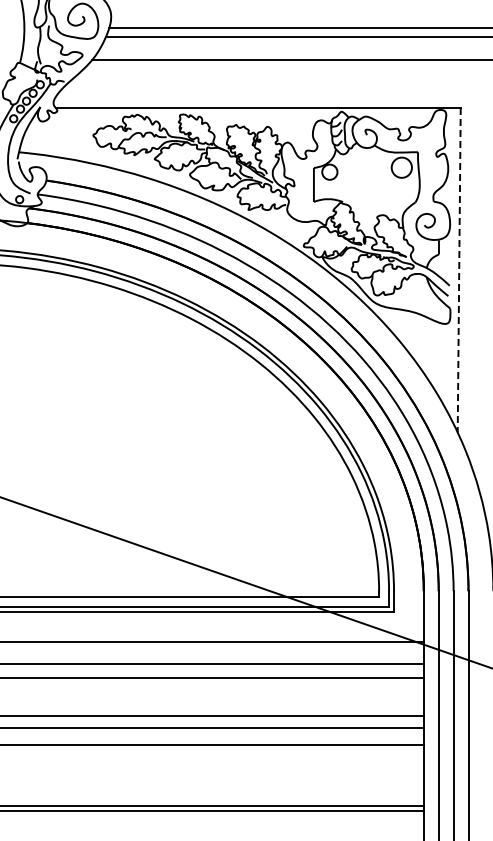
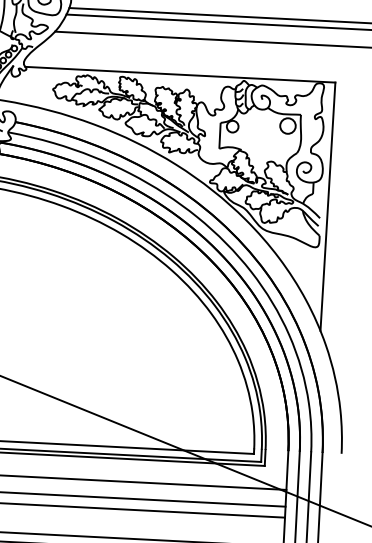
line: (459, 270) -> (328, 206), dashed -> solid

